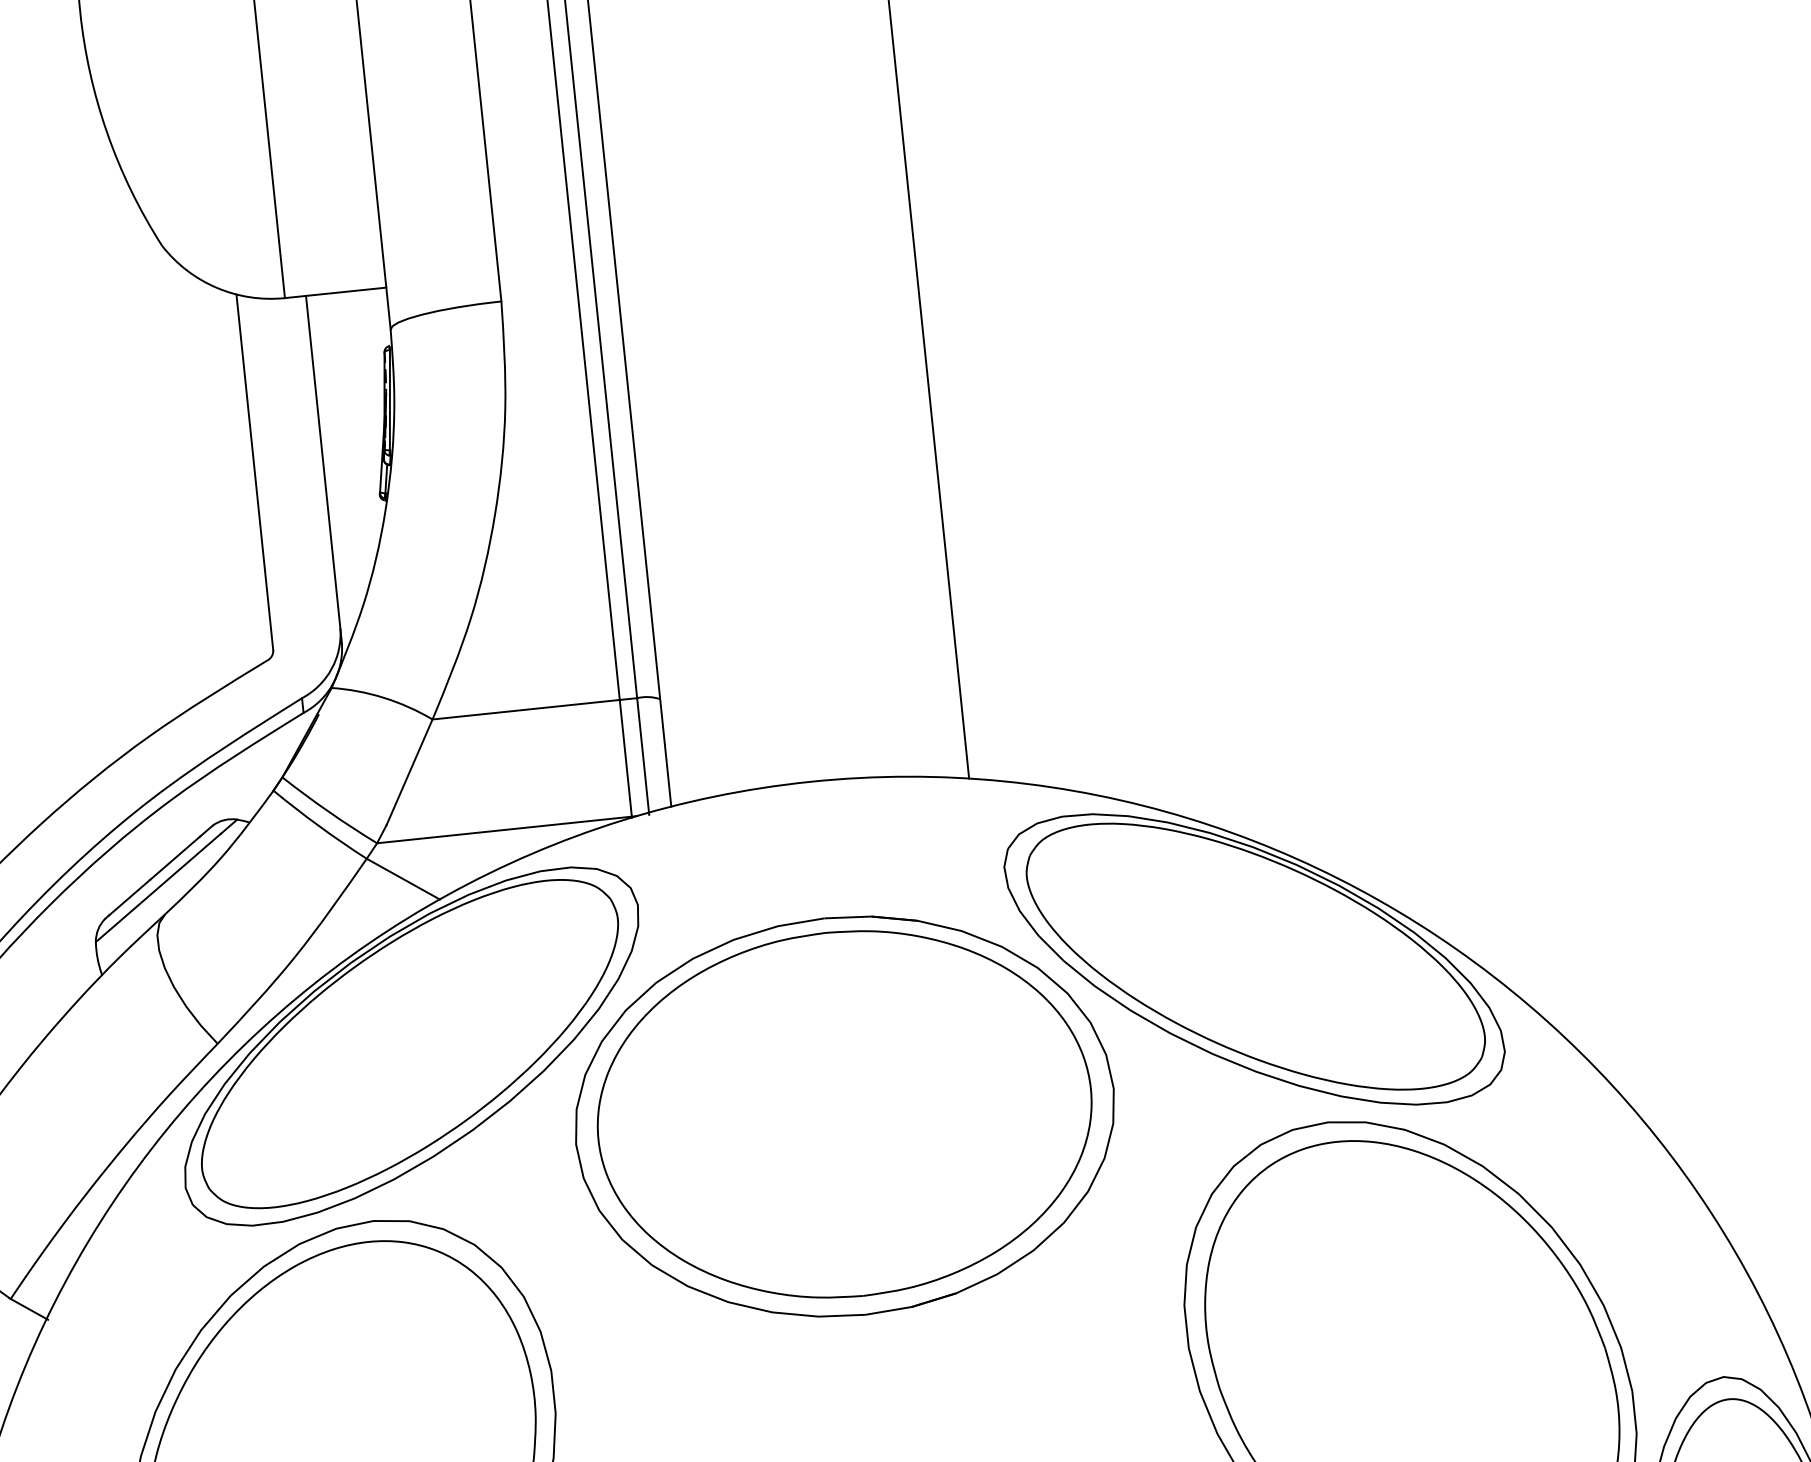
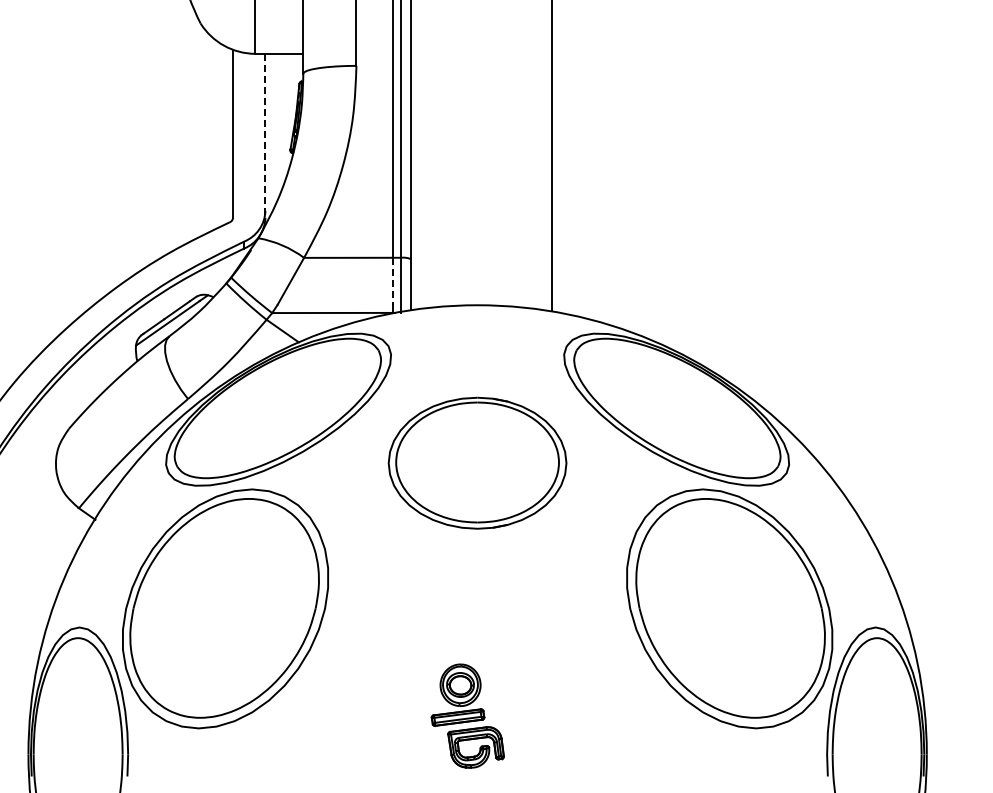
line: (324, 468) -> (265, 135), solid -> dashed
line: (624, 750) -> (392, 281), solid -> dashed
part: (844, 1114) -> (477, 462), size x0.7

